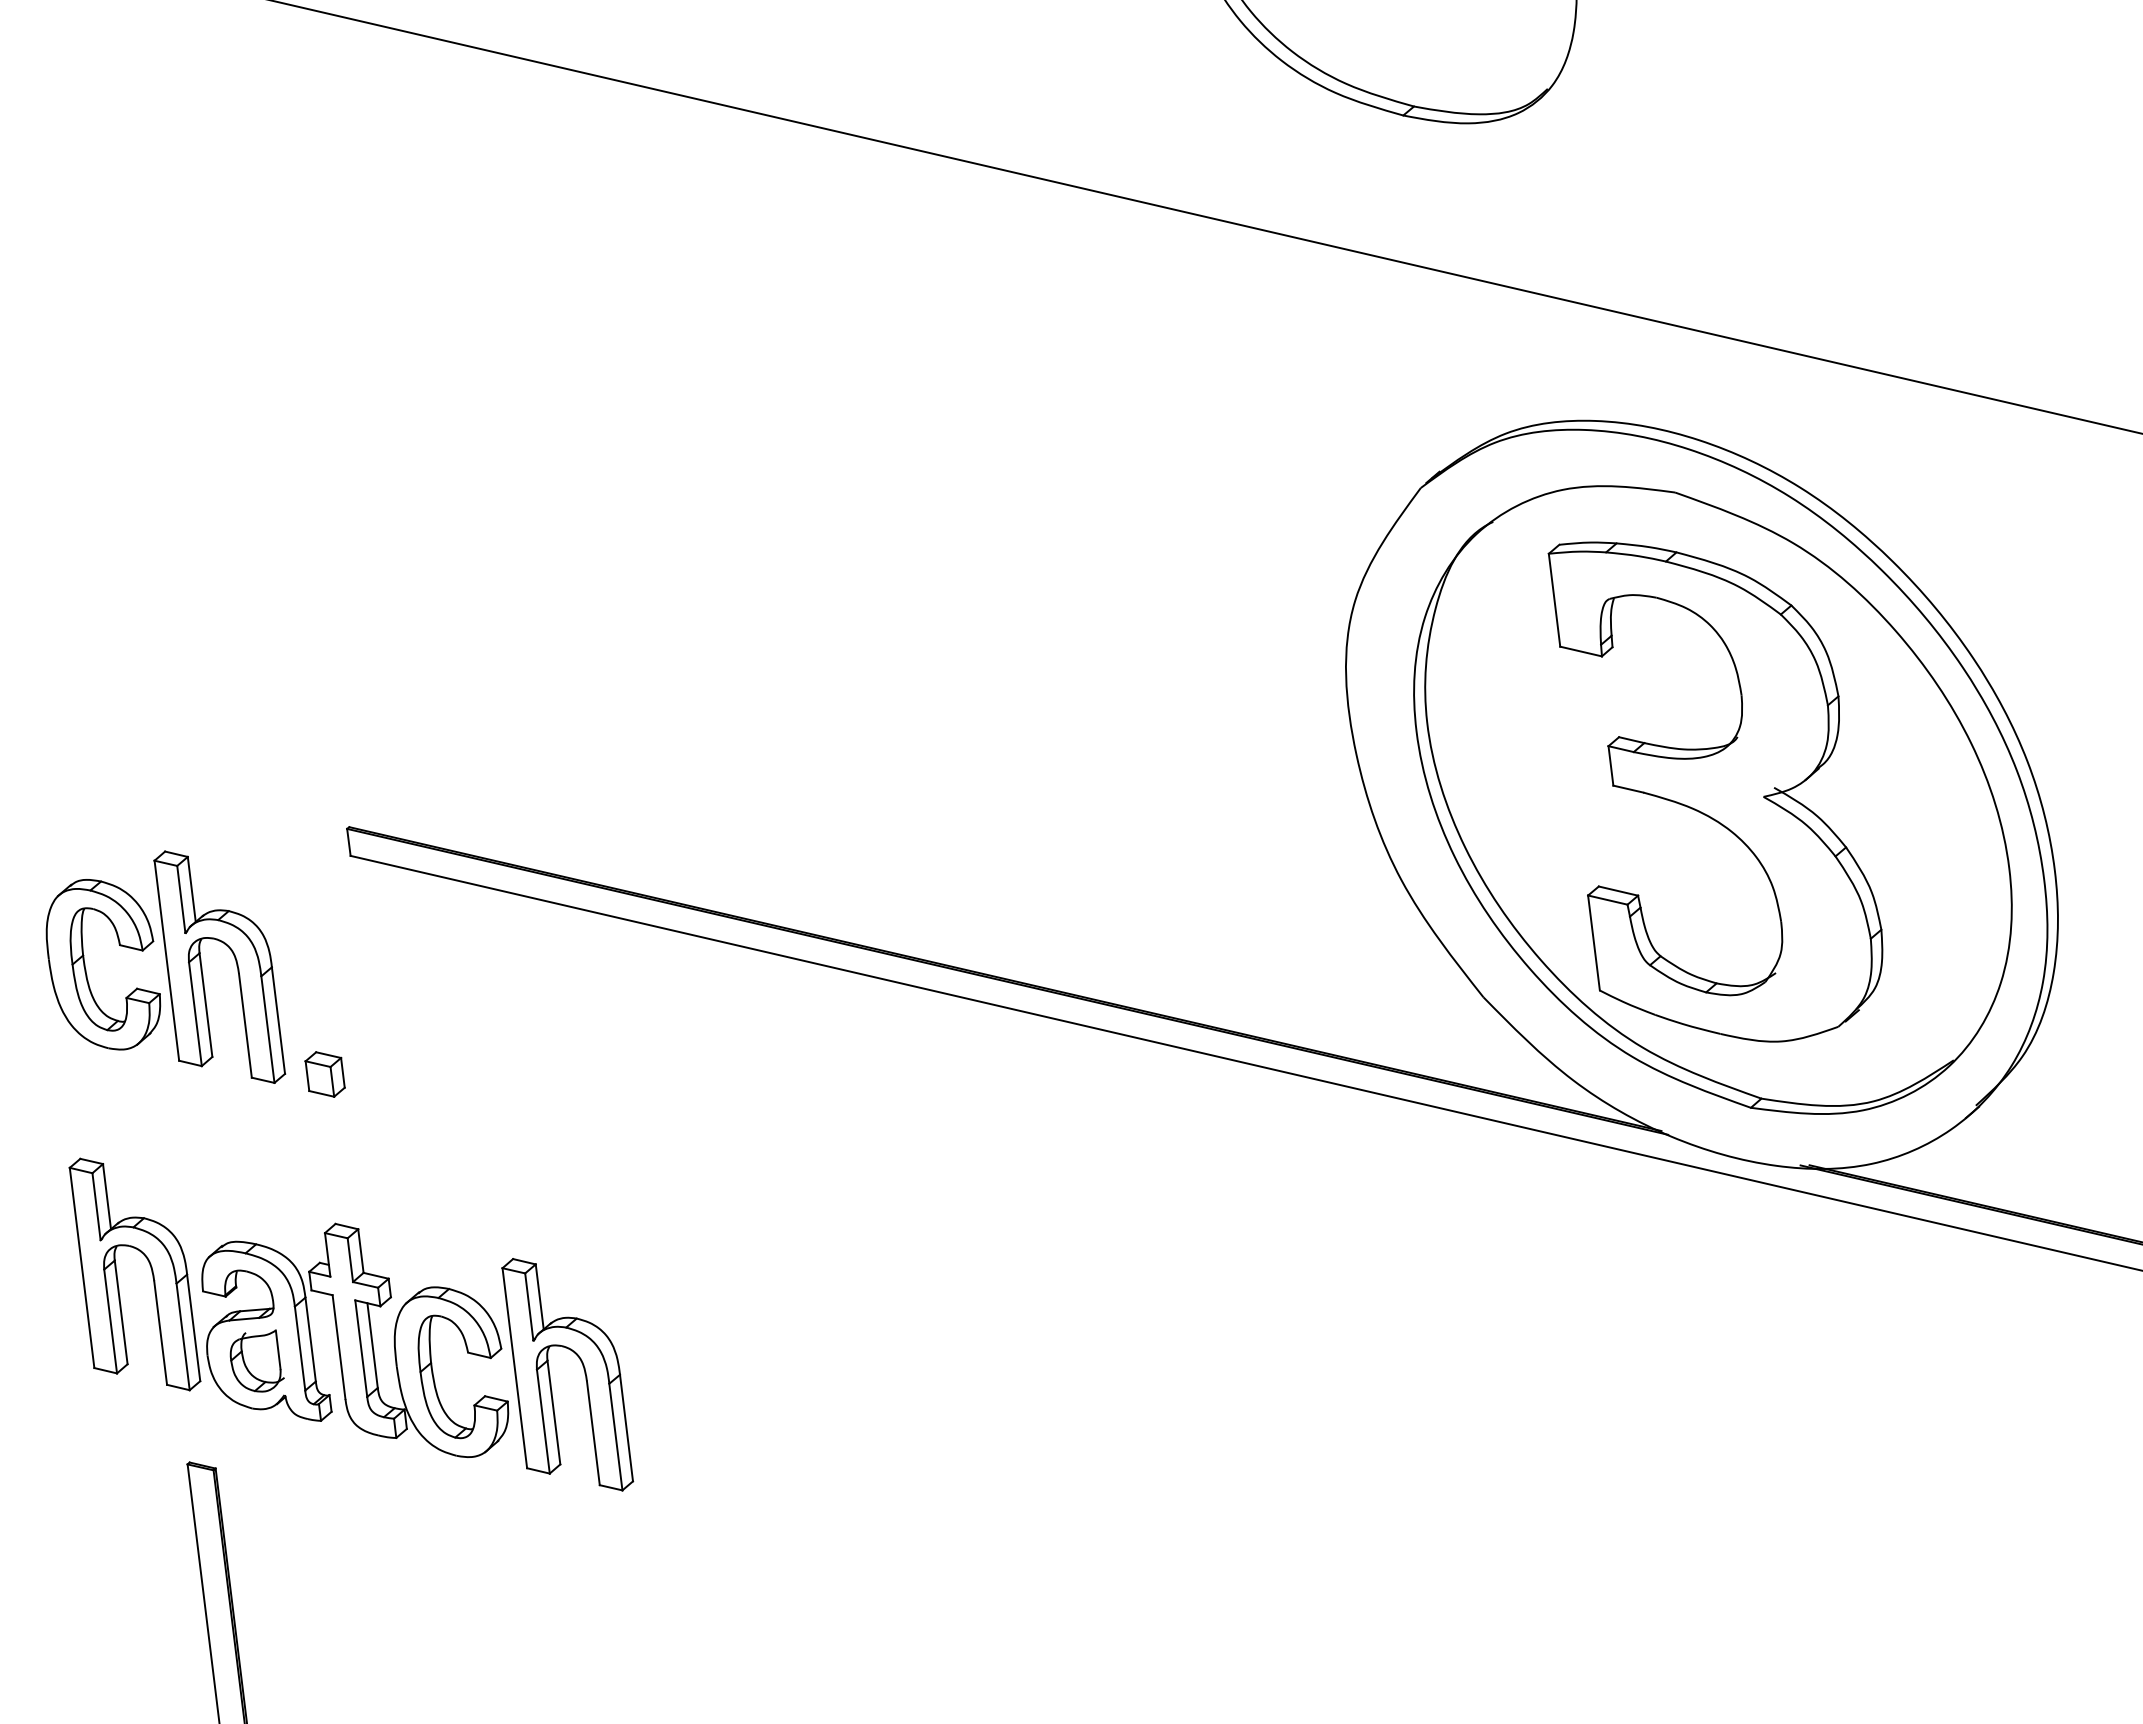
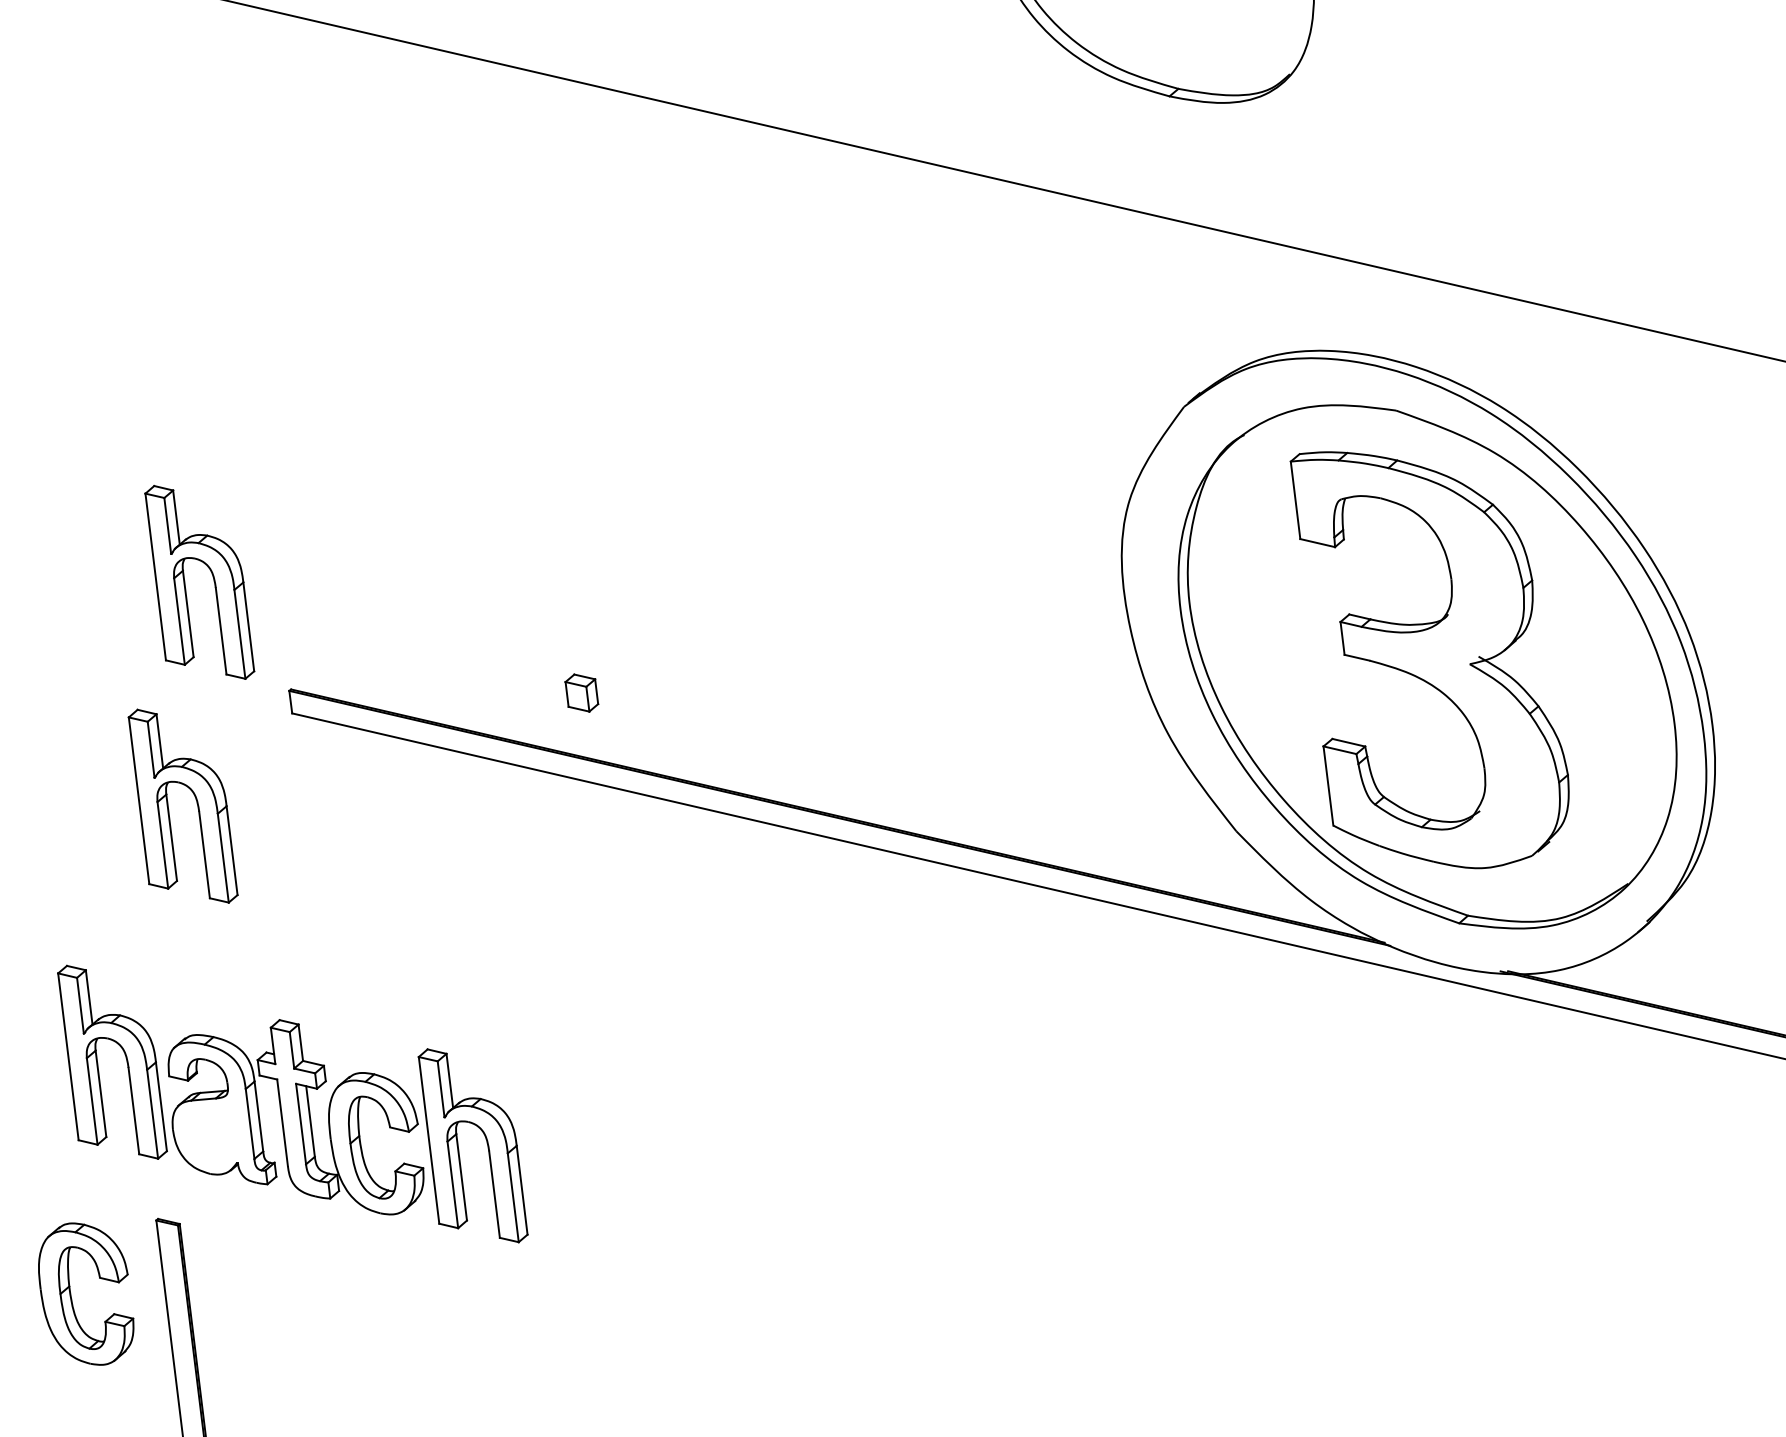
part: (255, 693) -> (212, 578), added
part: (86, 969) -> (72, 1298), moved
part: (324, 1074) -> (581, 693), moved
part: (256, 1360) -> (213, 1133), removed

